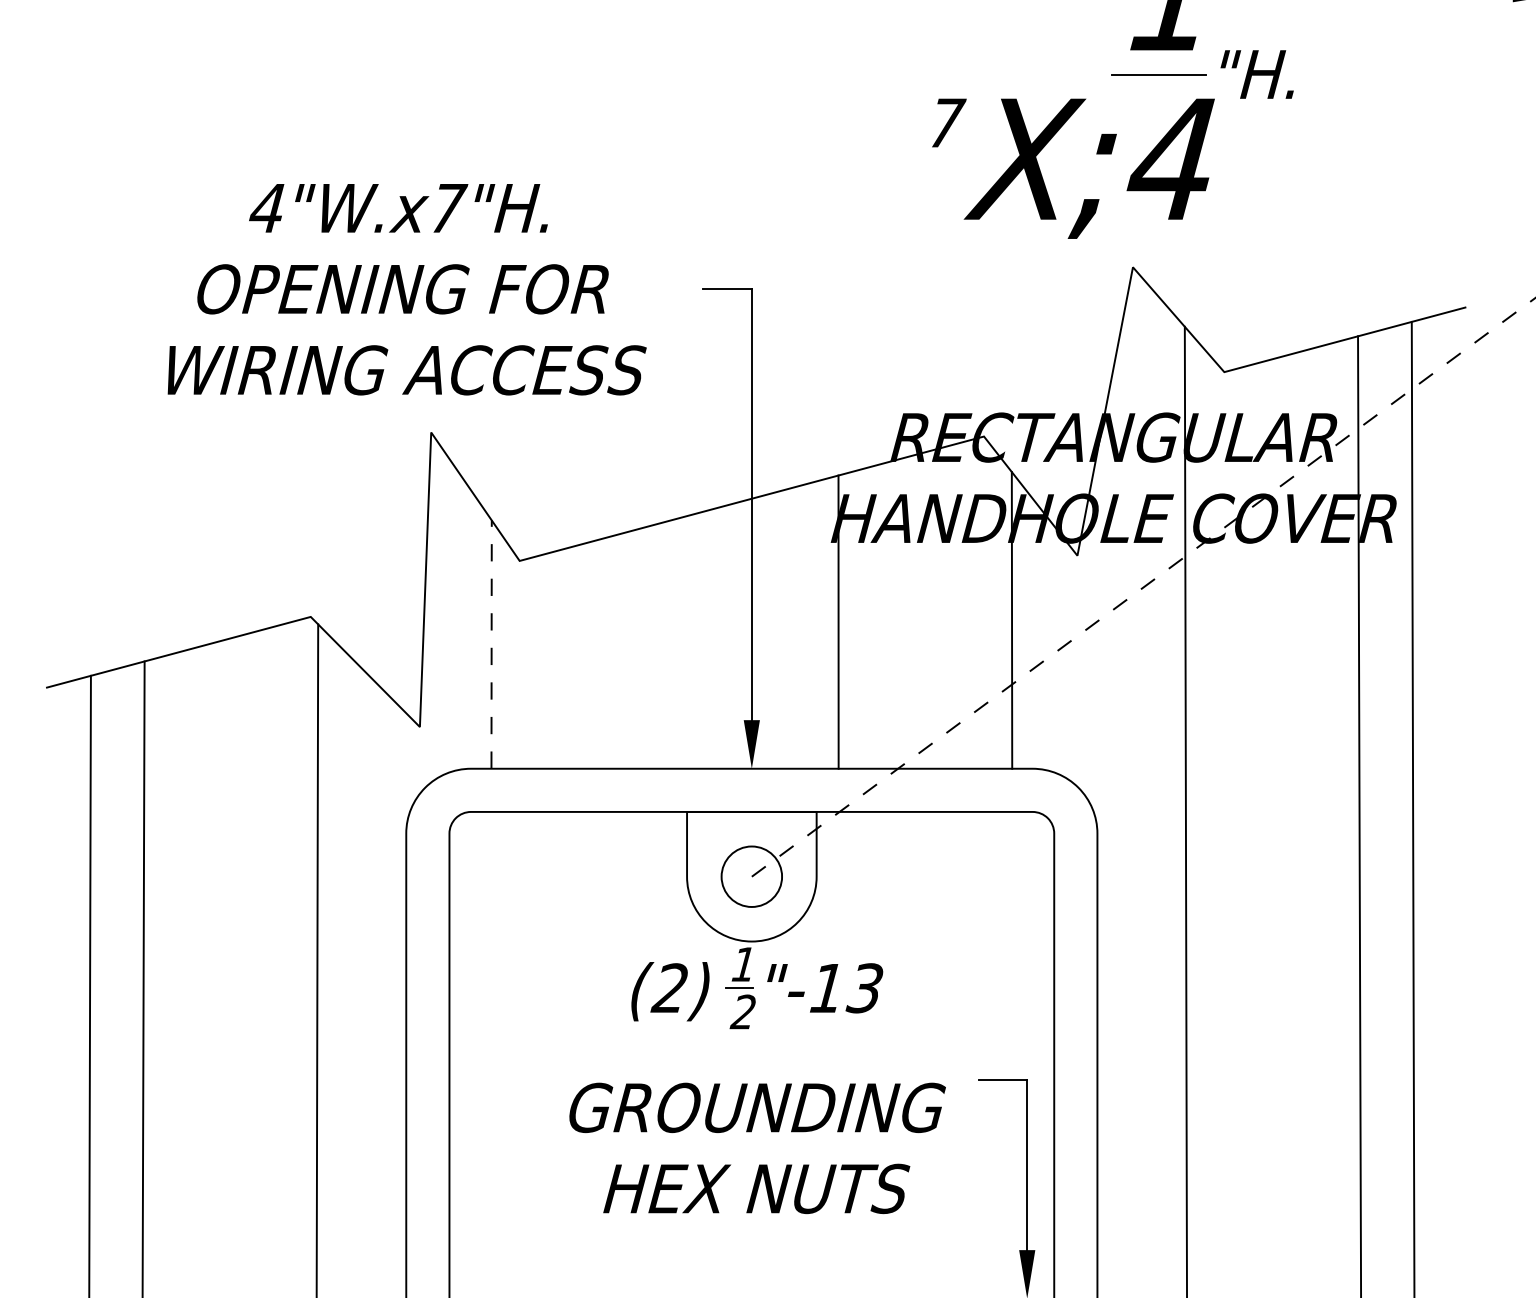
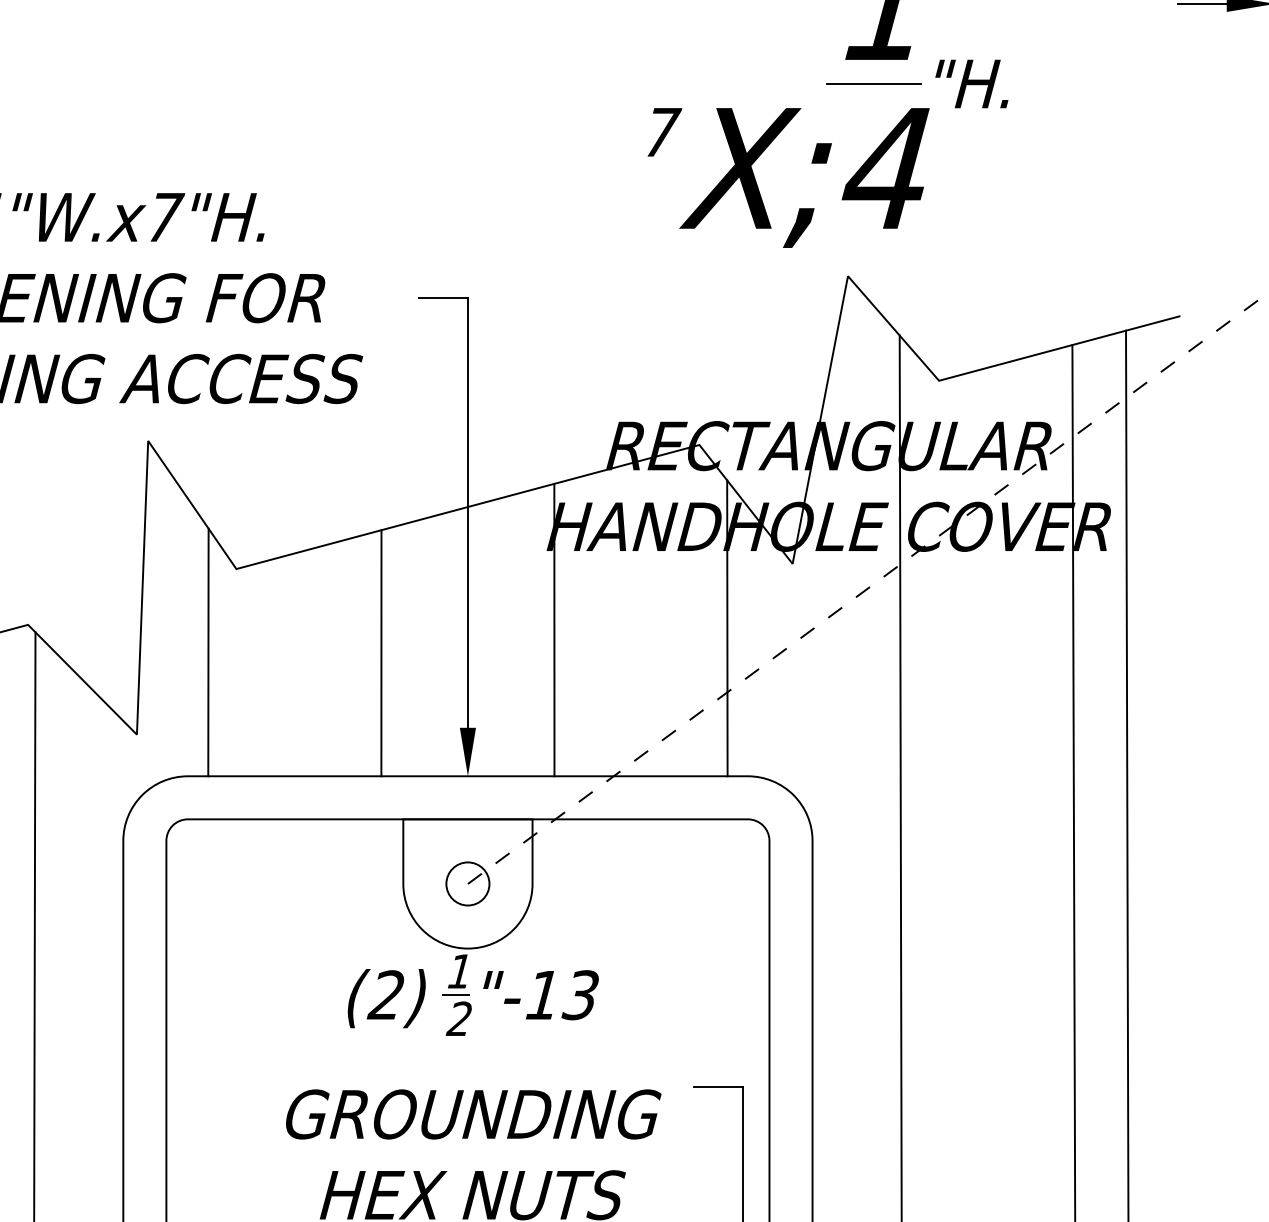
line: (491, 644) -> (208, 652), dashed -> solid
line: (665, 644) -> (381, 652), added
circle: (751, 876) -> (467, 883), size x0.71

